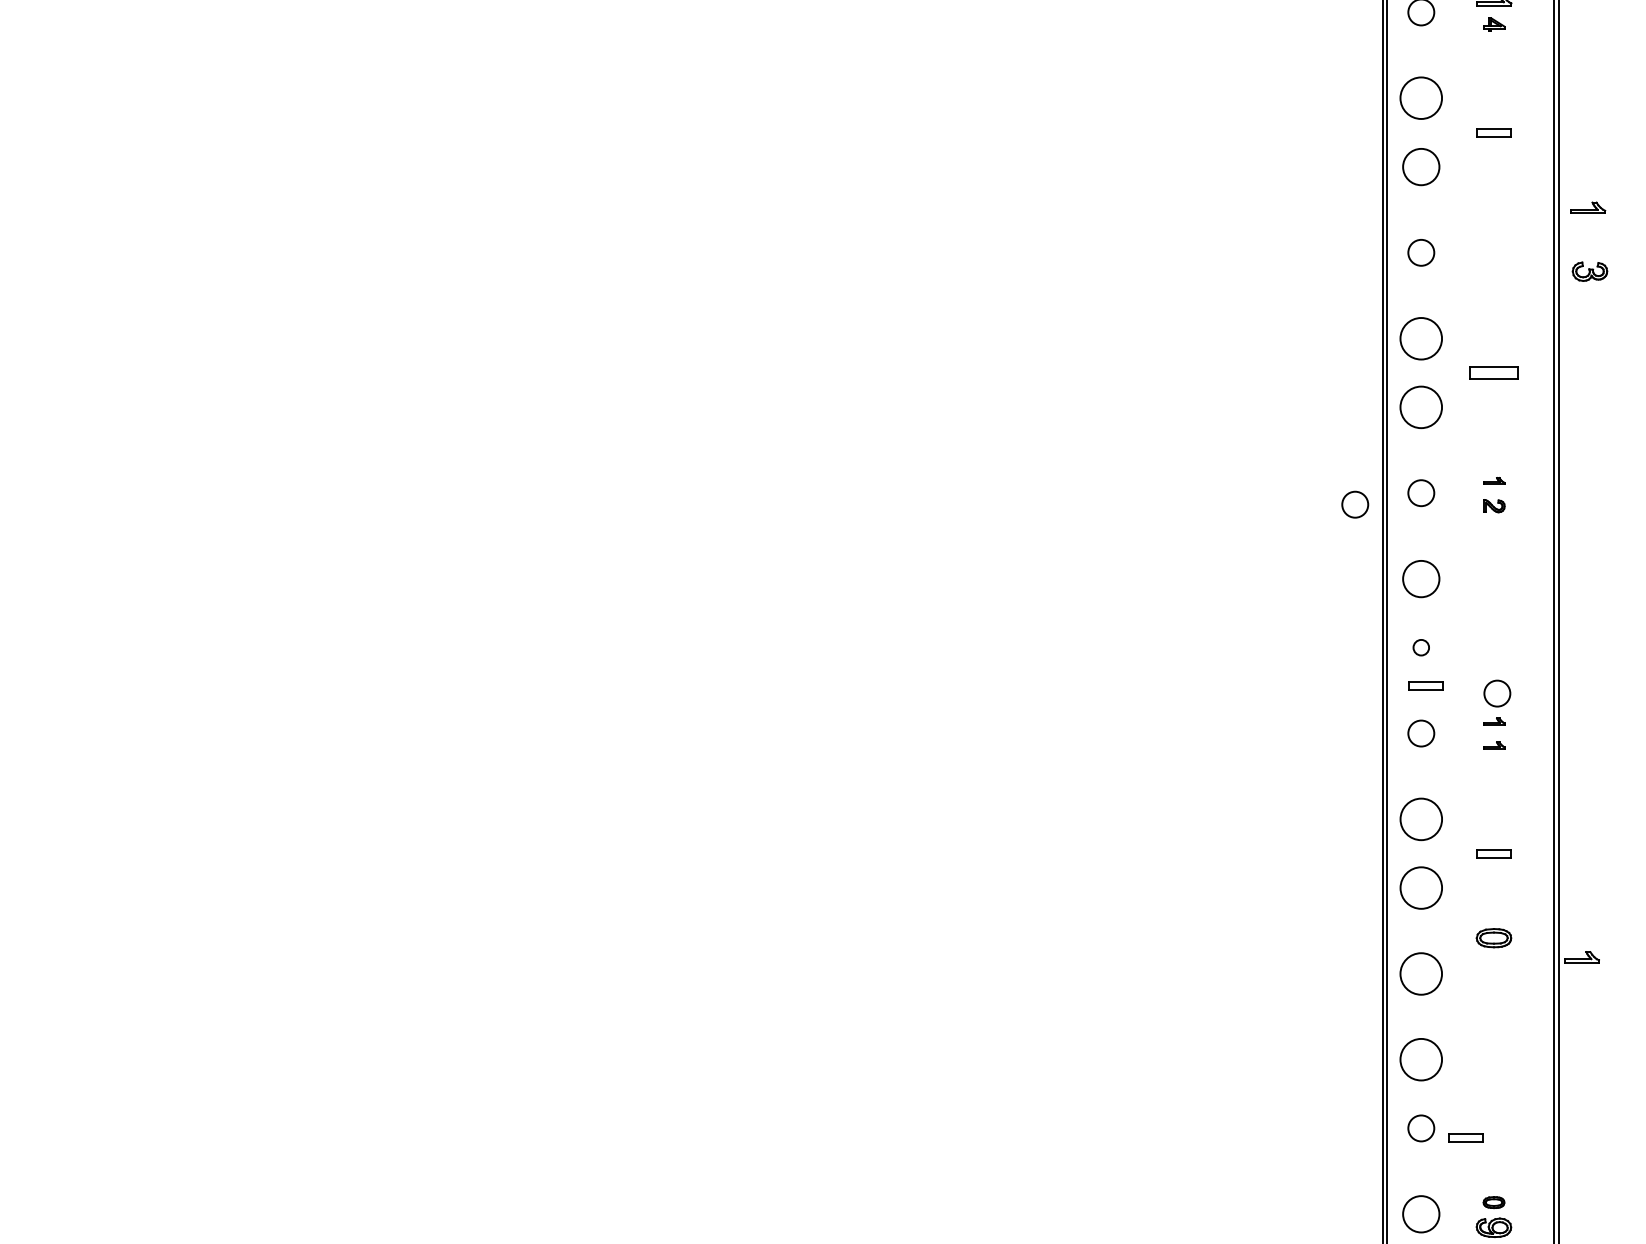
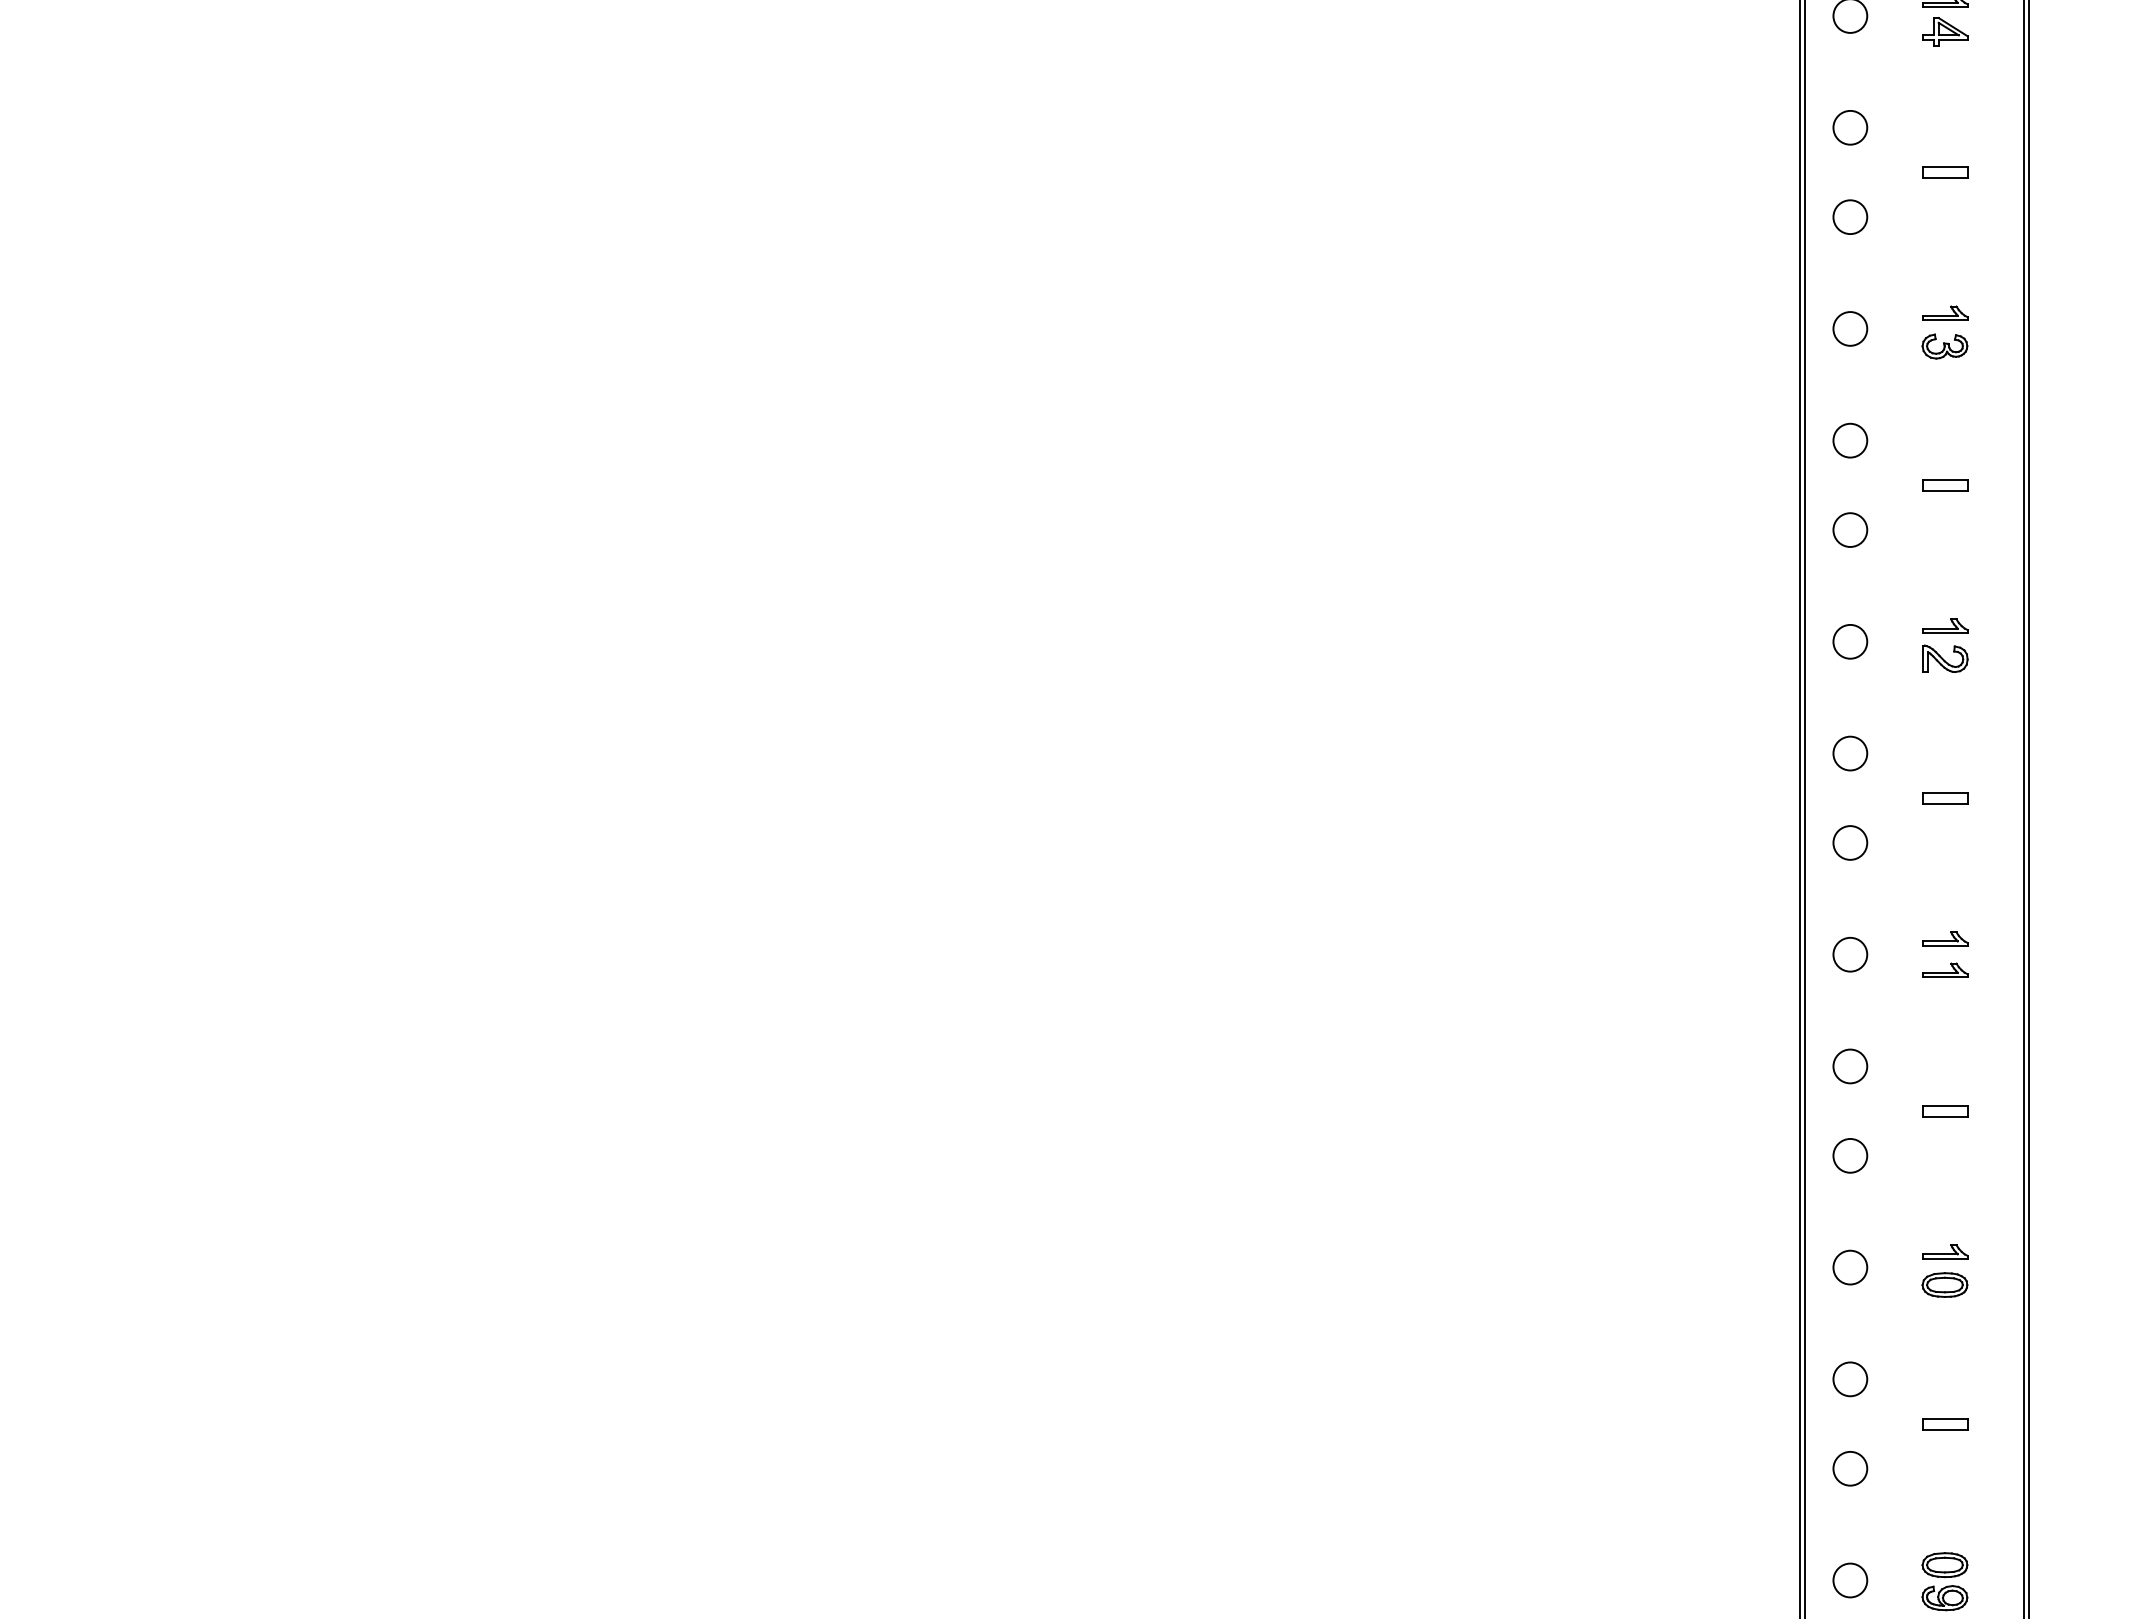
part: (1494, 24) -> (1945, 31), size x1.67
circle: (1421, 98) -> (1850, 127), size x0.62
circle: (1421, 166) -> (1850, 216), size x0.71
part: (1588, 207) -> (1945, 312), moved
part: (1589, 271) -> (1944, 346), moved
circle: (1421, 338) -> (1850, 440), size x0.62
part: (1494, 373) -> (1945, 485), size x0.71
circle: (1421, 406) -> (1850, 529), size x0.62
part: (1494, 480) -> (1945, 625), size x1.67
circle: (1355, 504) -> (1764, 656), removed
part: (1494, 506) -> (1945, 658), size x1.67
circle: (1421, 578) -> (1850, 753), size x0.71
circle: (1421, 647) -> (1850, 842), size x1.67
part: (1426, 685) -> (1945, 798), moved
circle: (1497, 693) -> (1949, 902), removed
part: (1494, 721) -> (1945, 938), size x1.67
part: (1494, 744) -> (1945, 969), size x1.67
circle: (1421, 819) -> (1850, 1066), size x0.62
circle: (1421, 887) -> (1850, 1155), size x0.62
part: (1493, 937) -> (1944, 1284), moved
part: (1581, 956) -> (1945, 1251), moved
circle: (1421, 973) -> (1850, 1267), size x0.62
circle: (1421, 1059) -> (1850, 1379), size x0.62
part: (1465, 1138) -> (1945, 1424), moved
part: (1493, 1202) -> (1944, 1565), size x1.67
circle: (1421, 1214) -> (1850, 1580), size x0.71

